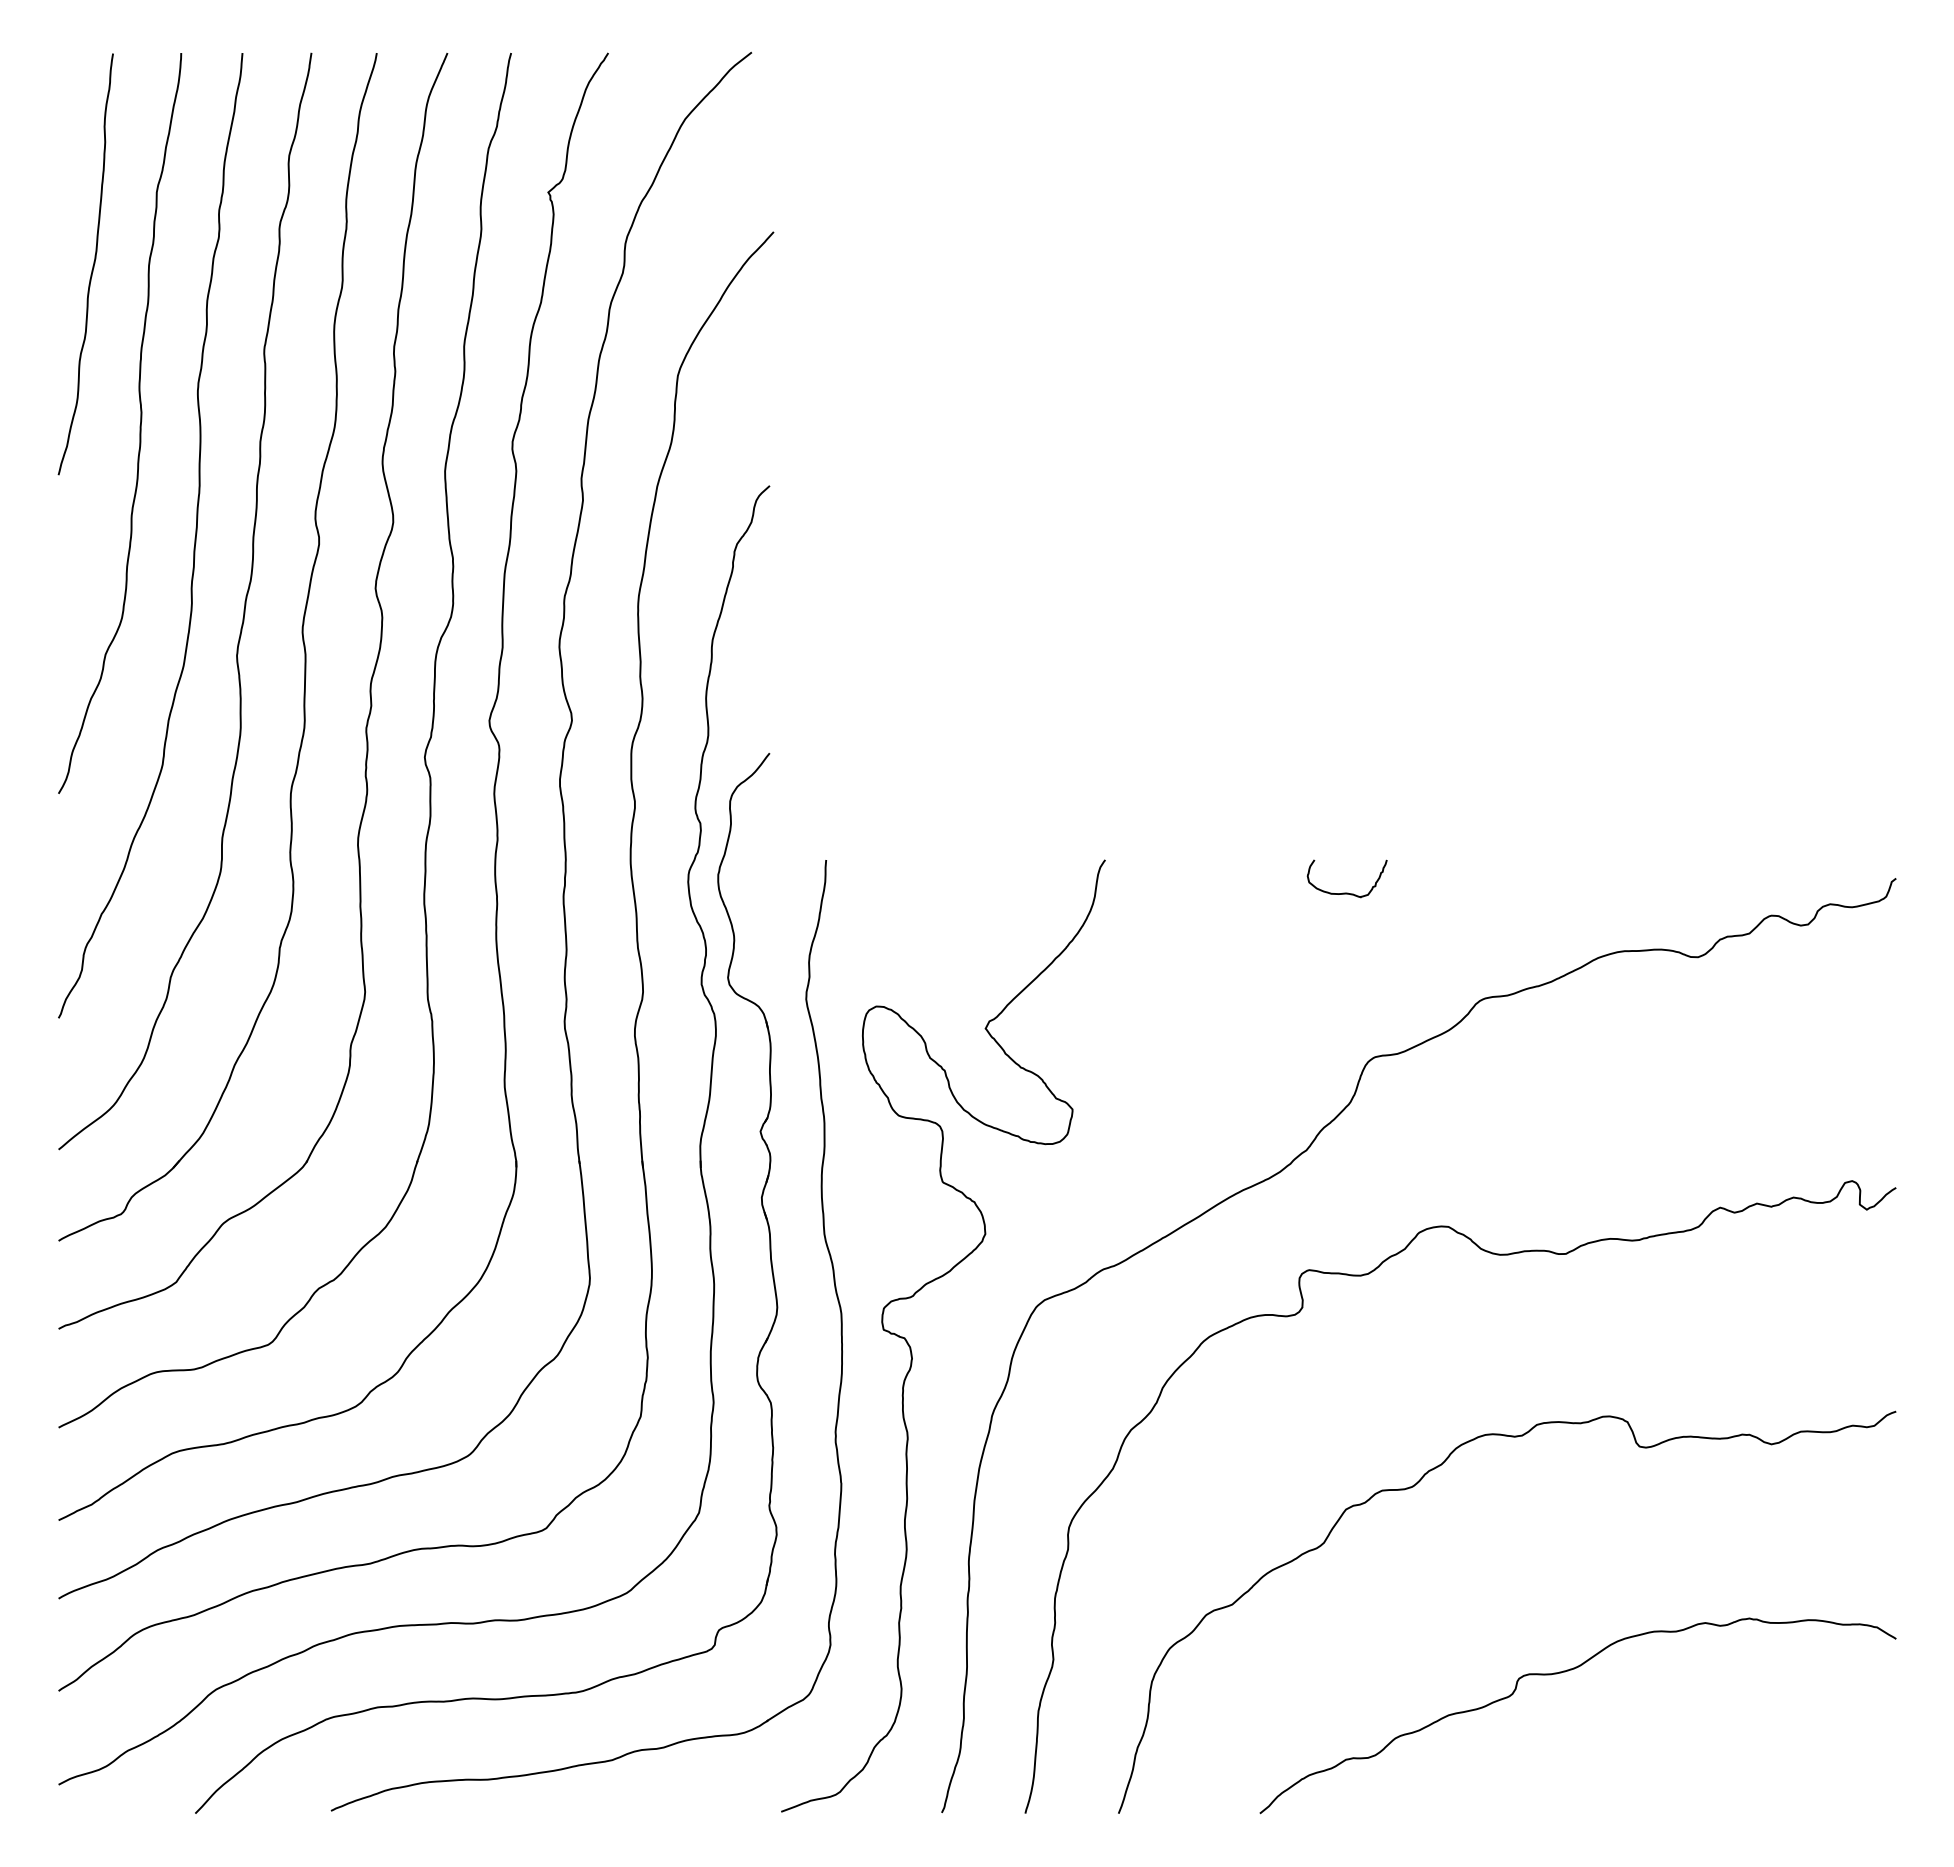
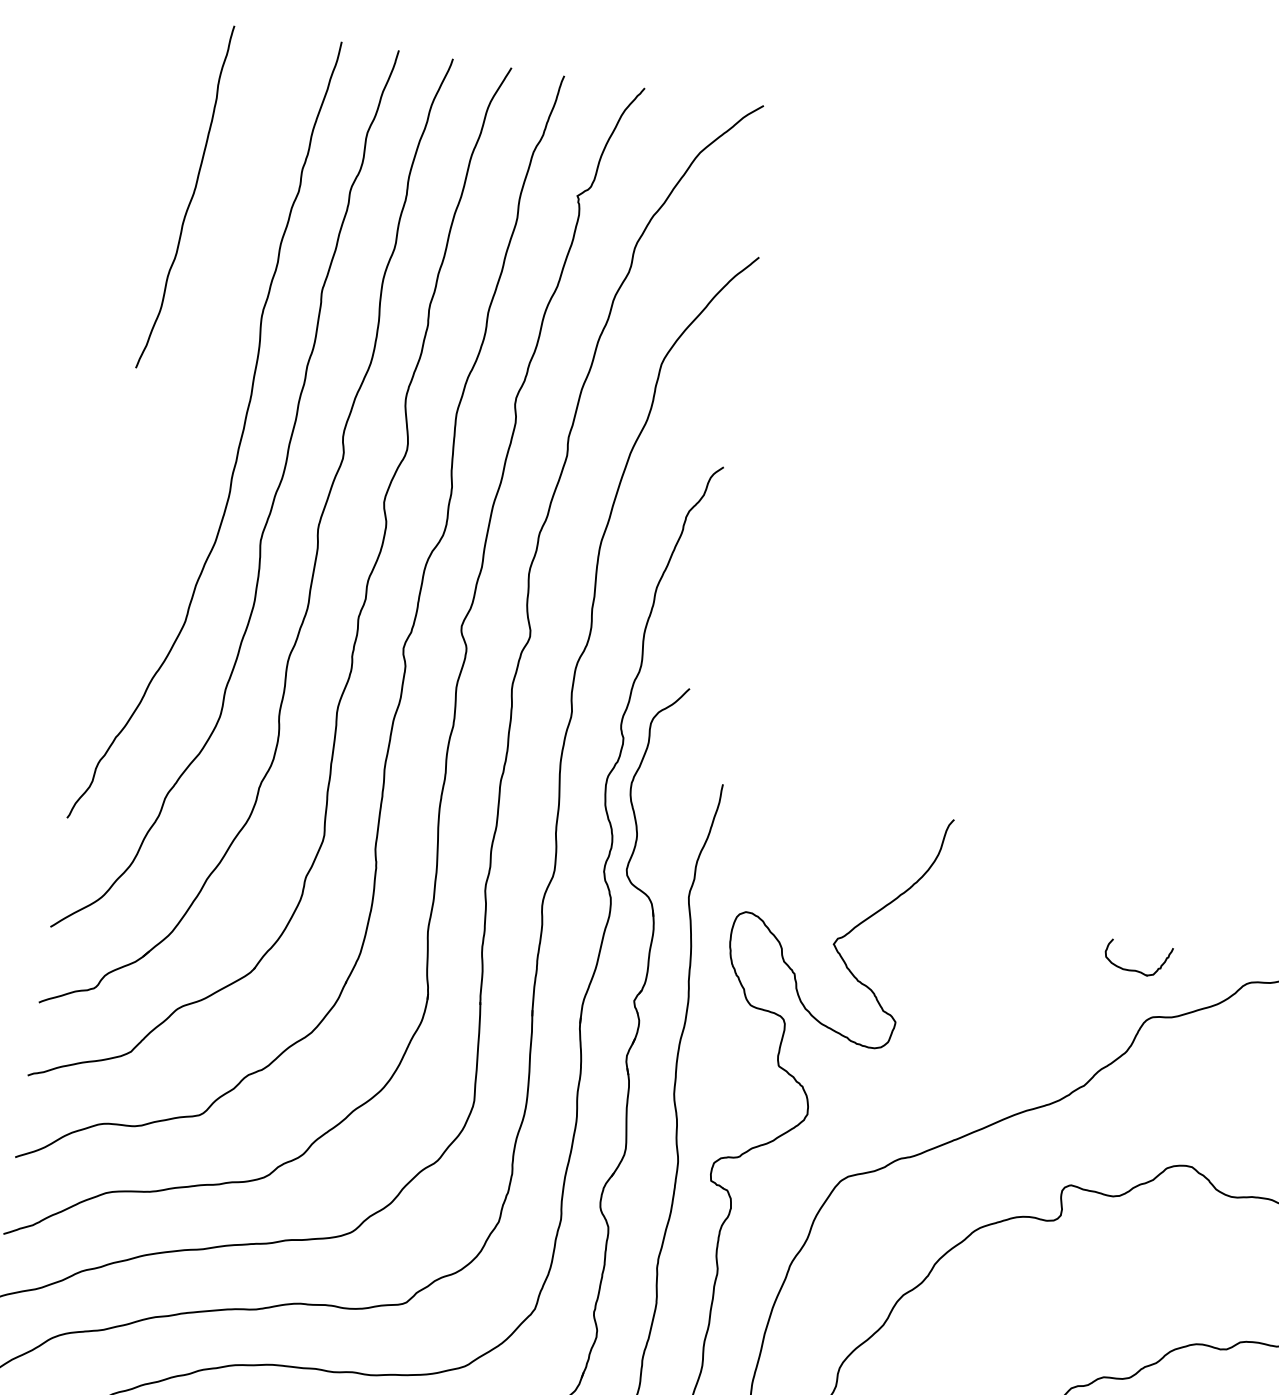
curve: (139, 425) -> (209, 337), removed
curve: (1346, 892) -> (1135, 970), moved

